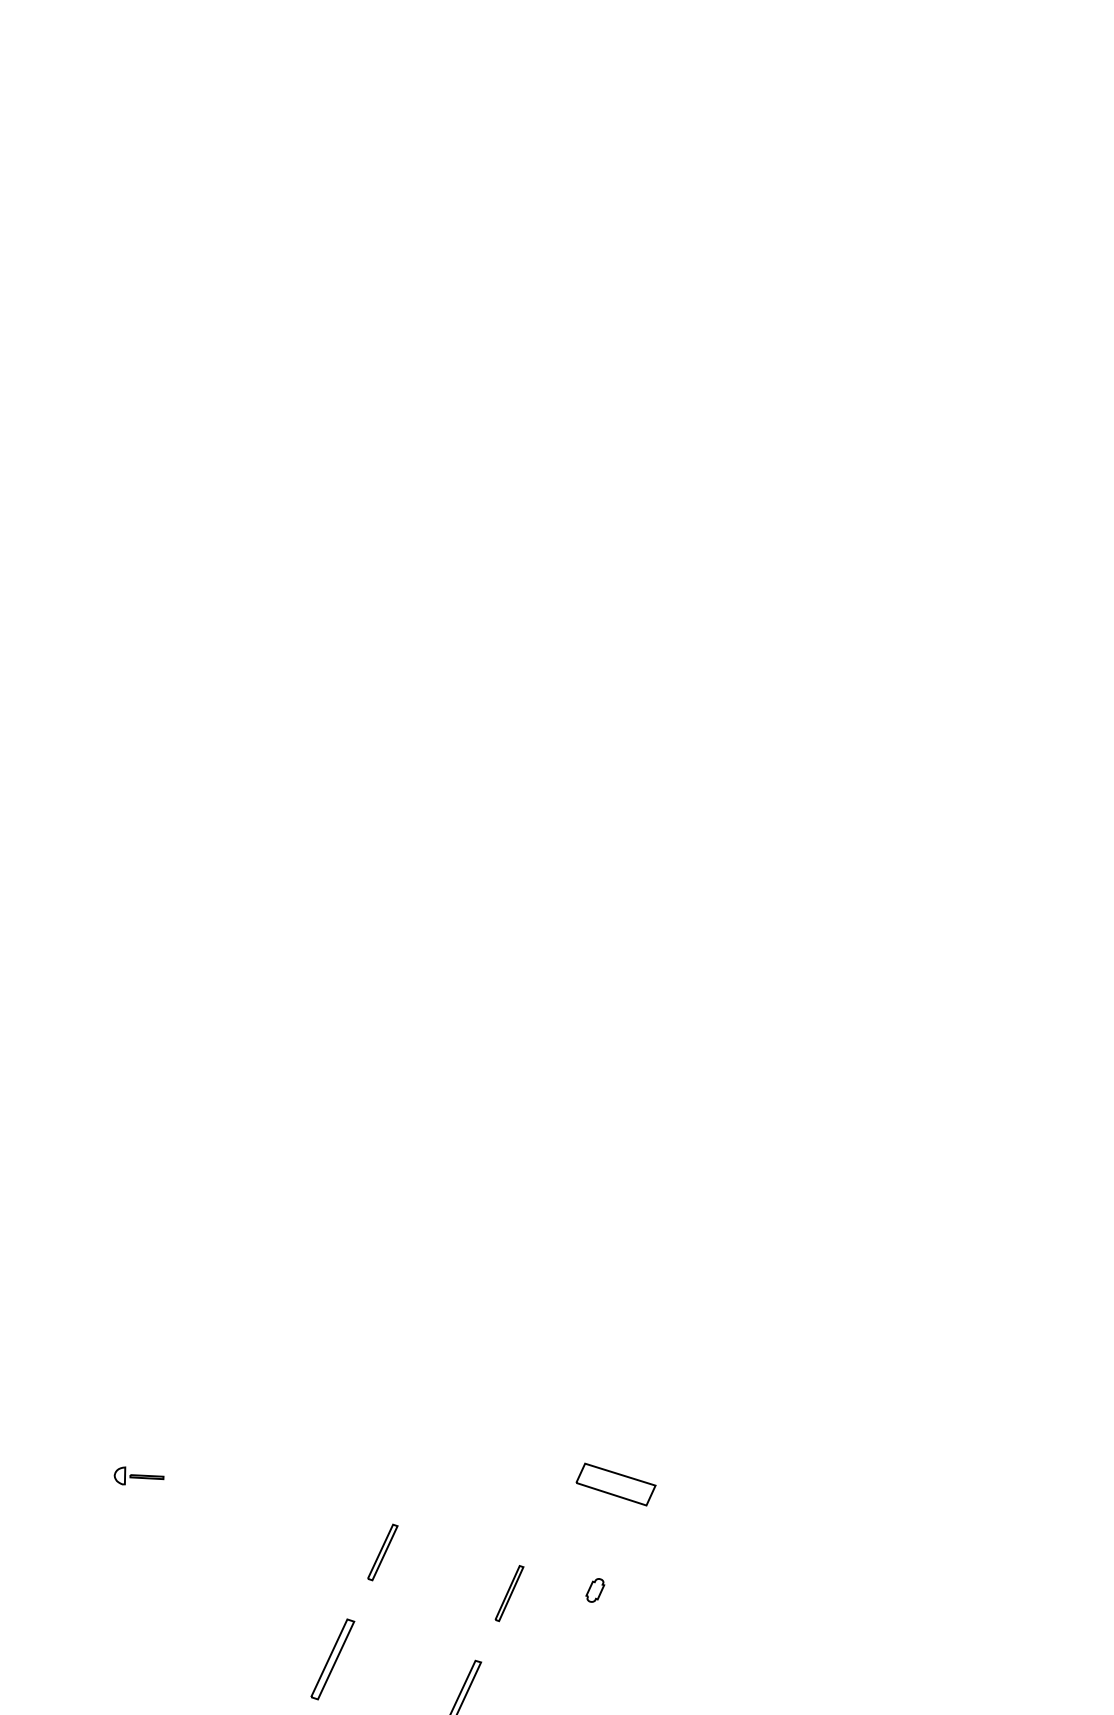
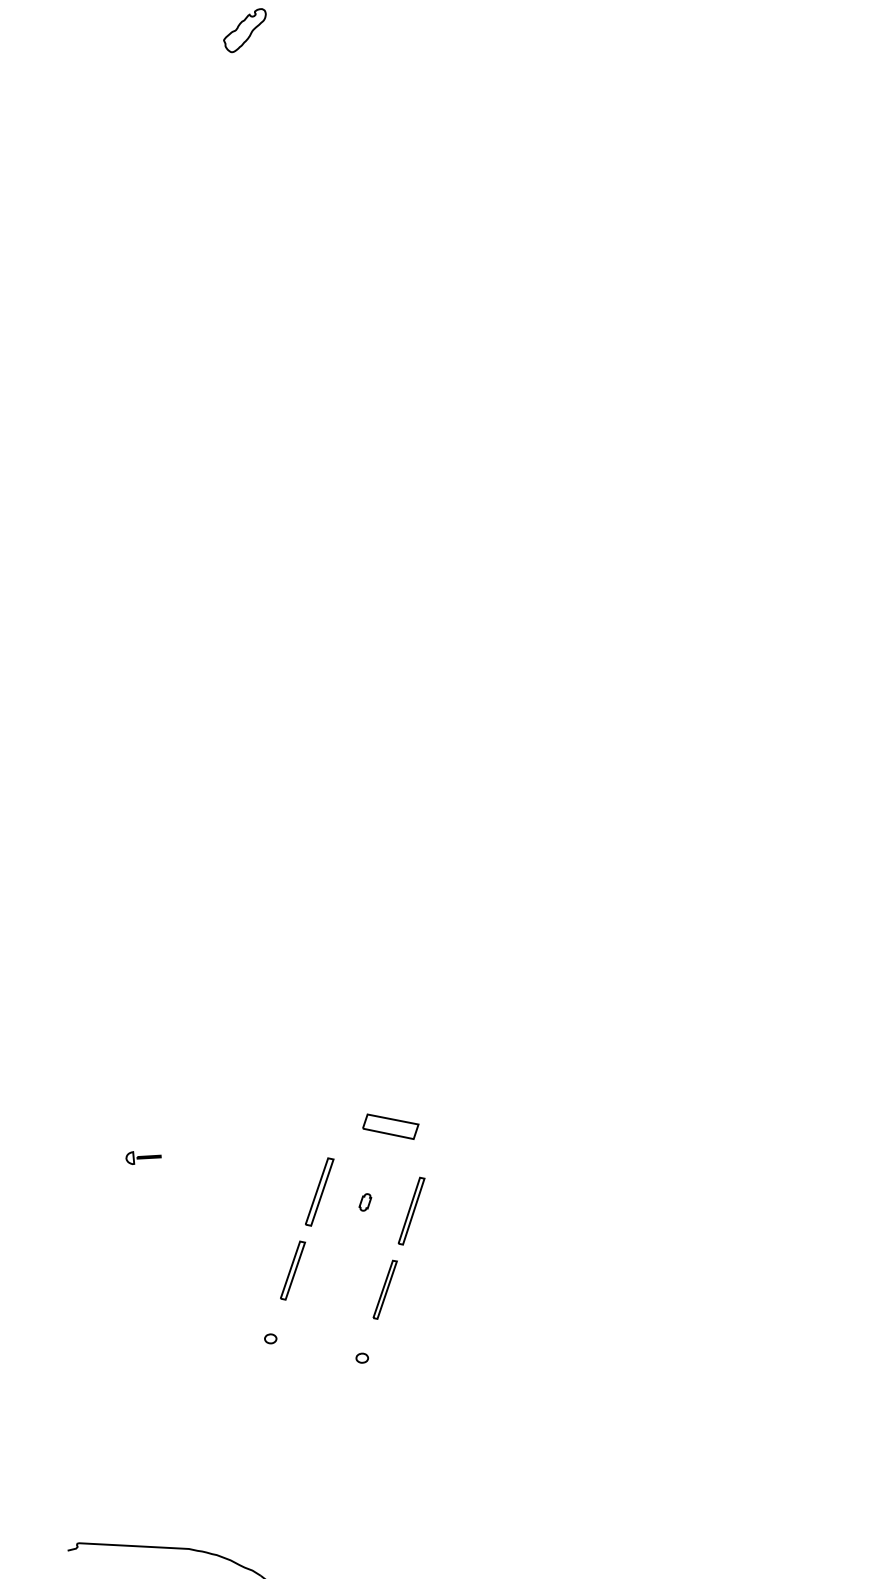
part: (615, 1484) -> (390, 1126), moved
part: (382, 1551) -> (319, 1191), size x1.67
part: (595, 1590) -> (365, 1202), moved
part: (509, 1592) -> (411, 1210), size x1.67

